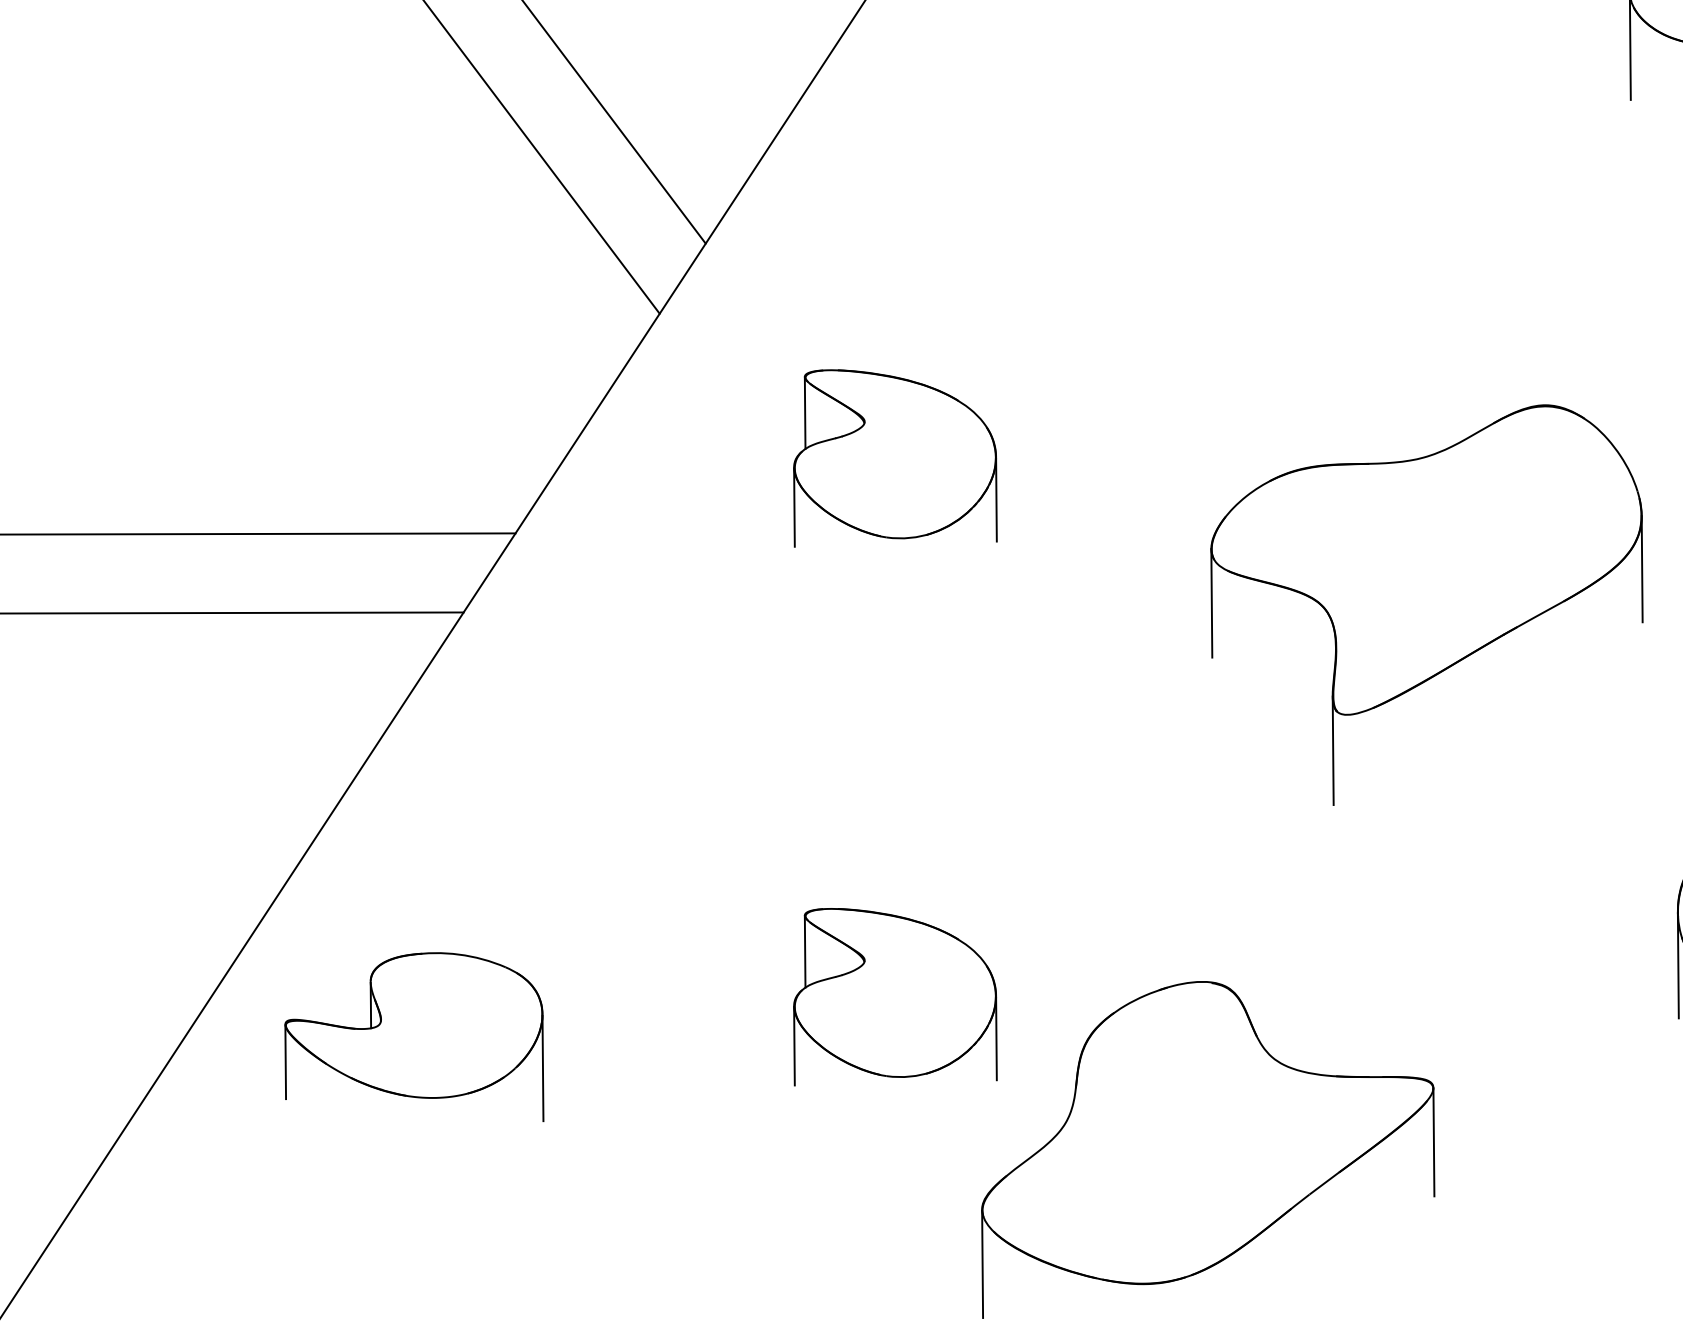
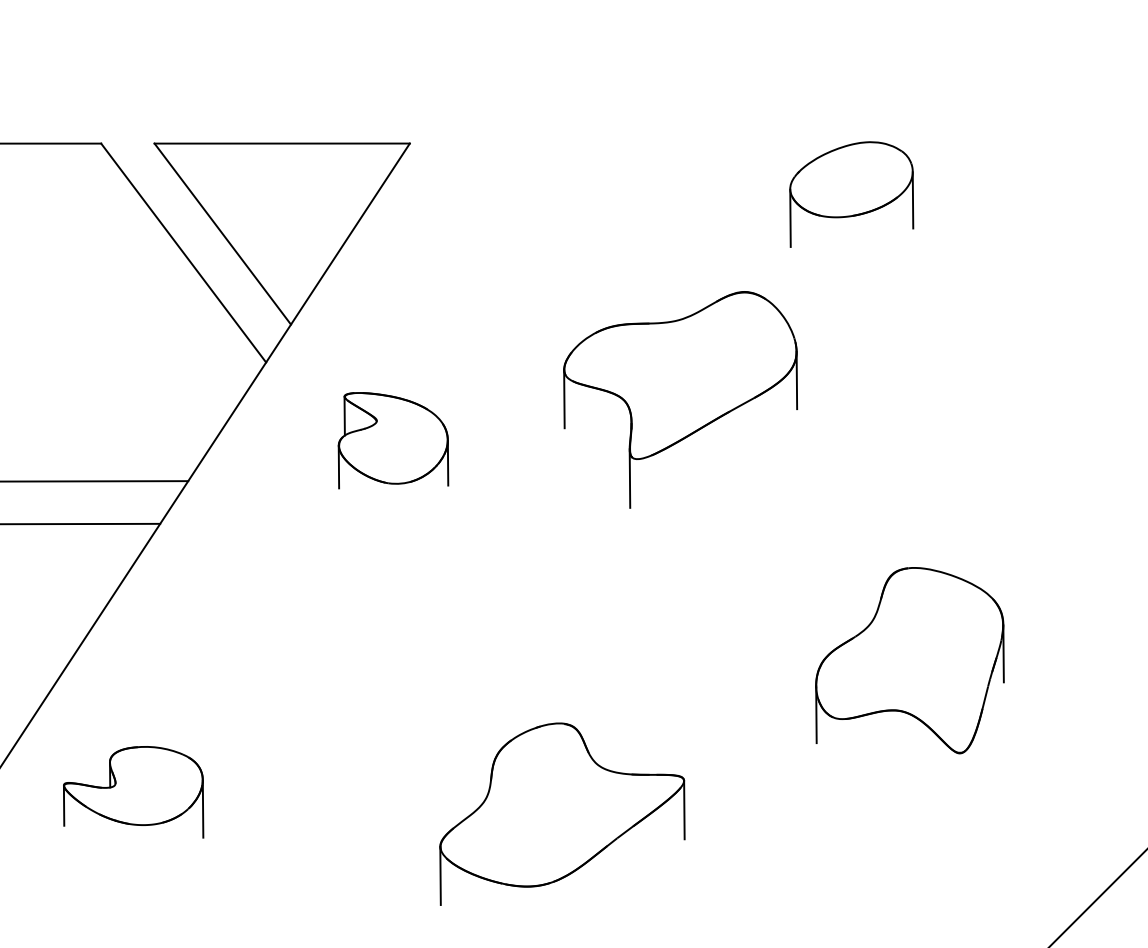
part: (1426, 604) -> (680, 399), moved
part: (895, 996) -> (393, 731), removed
part: (414, 1037) -> (133, 792), moved

